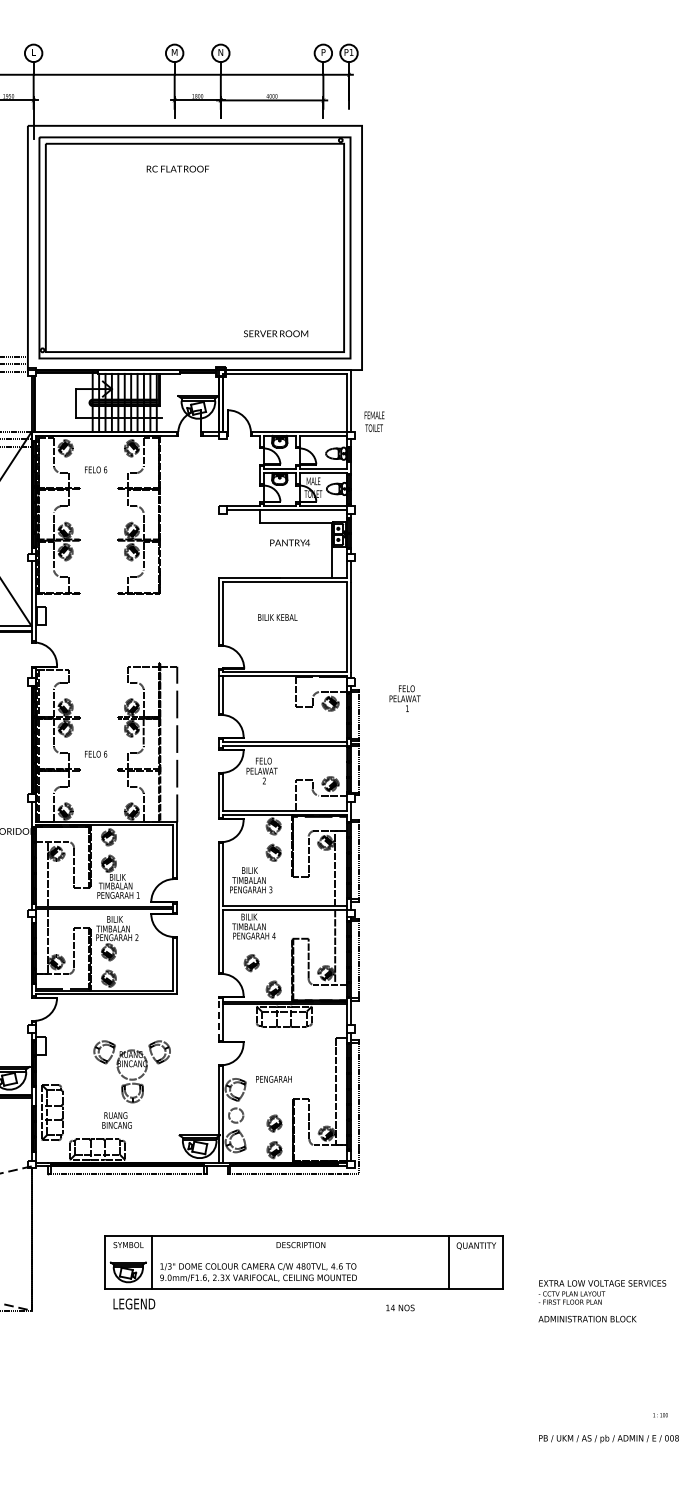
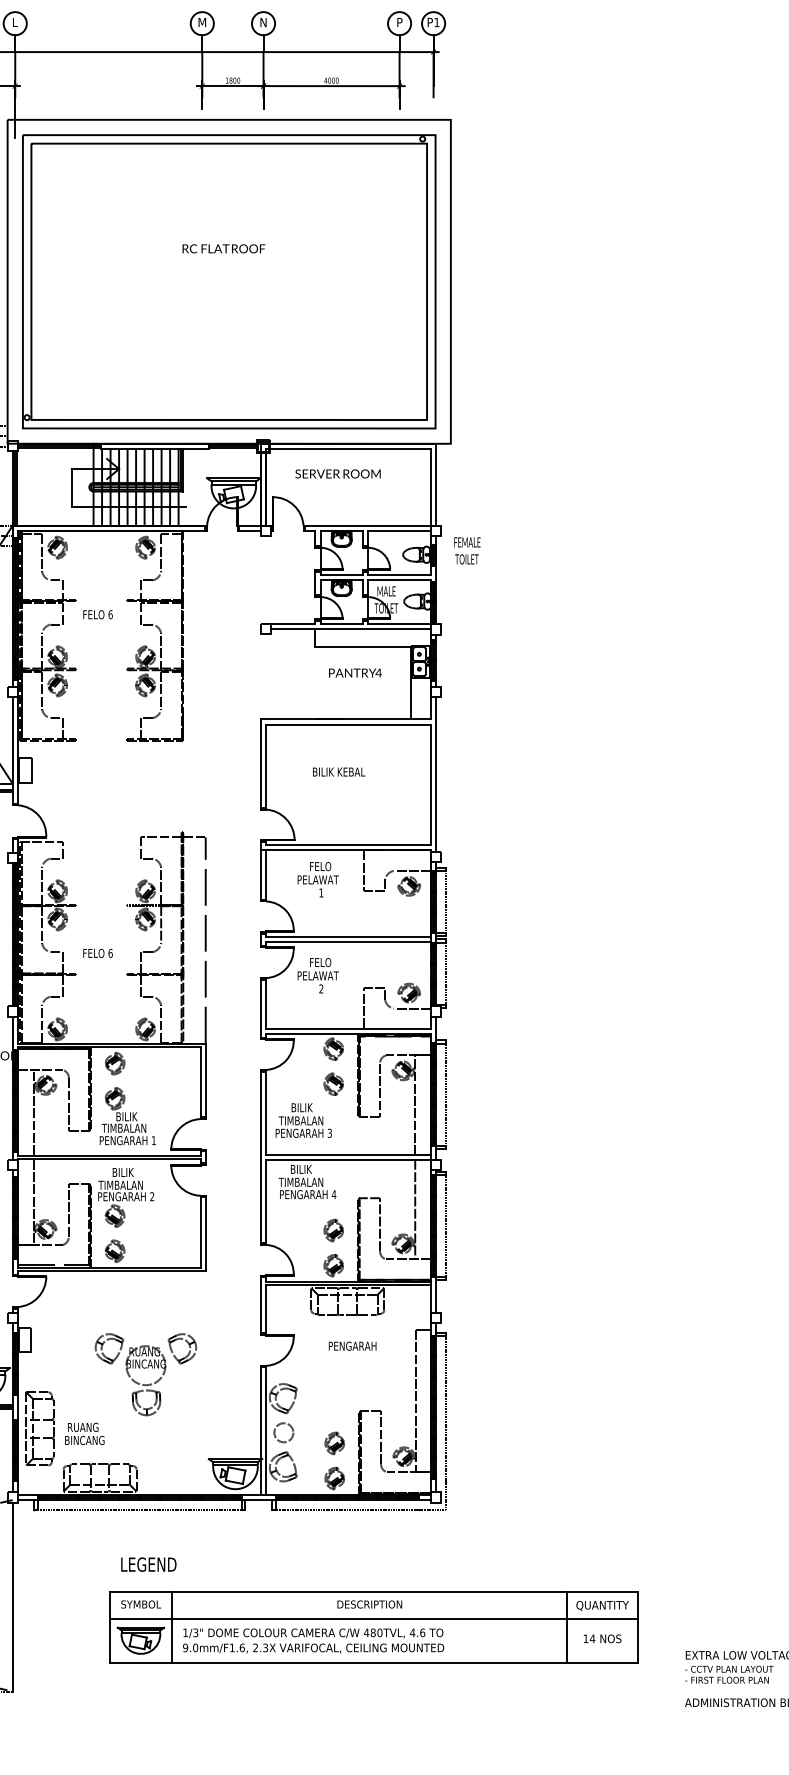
text: (177, 168) -> (223, 248), moved
text: (276, 333) -> (338, 473), moved
text: (374, 421) -> (467, 550), moved
text: (96, 469) -> (98, 614), moved
text: (404, 698) -> (317, 879), moved
part: (251, 963) -> (333, 1230), moved
line: (218, 1019) -> (260, 1305), dashed -> solid
text: (273, 1078) -> (351, 1345), moved
text: (116, 1120) -> (84, 1433), moved
line: (303, 1255) -> (373, 1618), added
text: (134, 1303) -> (149, 1563), moved
text: (400, 1307) -> (602, 1638), moved

